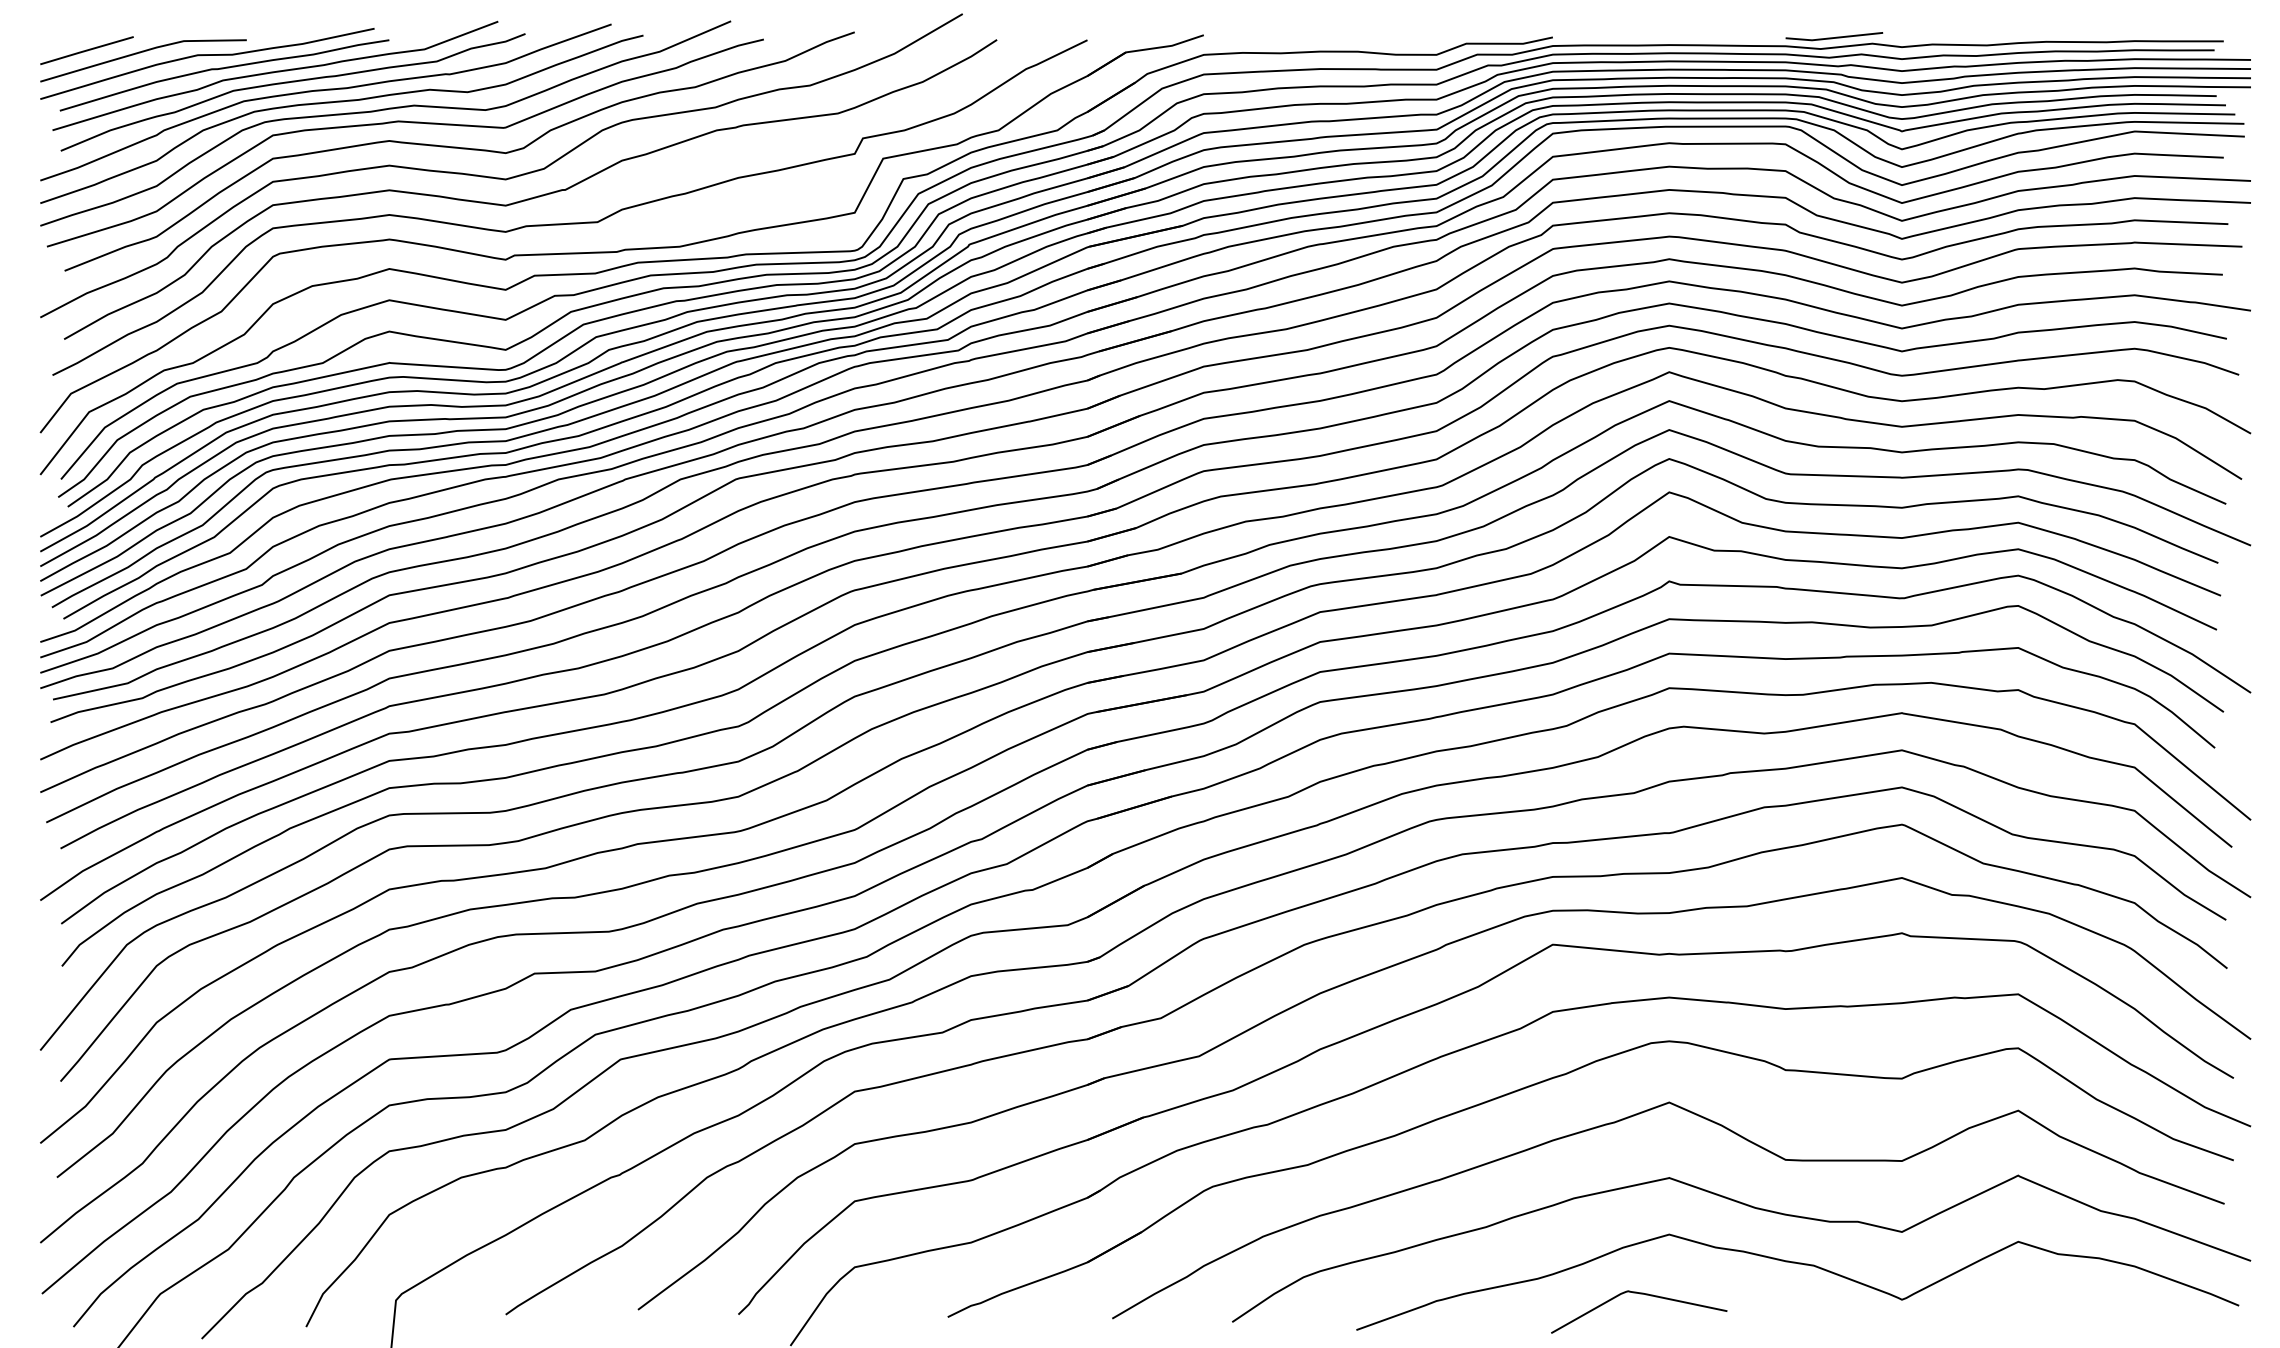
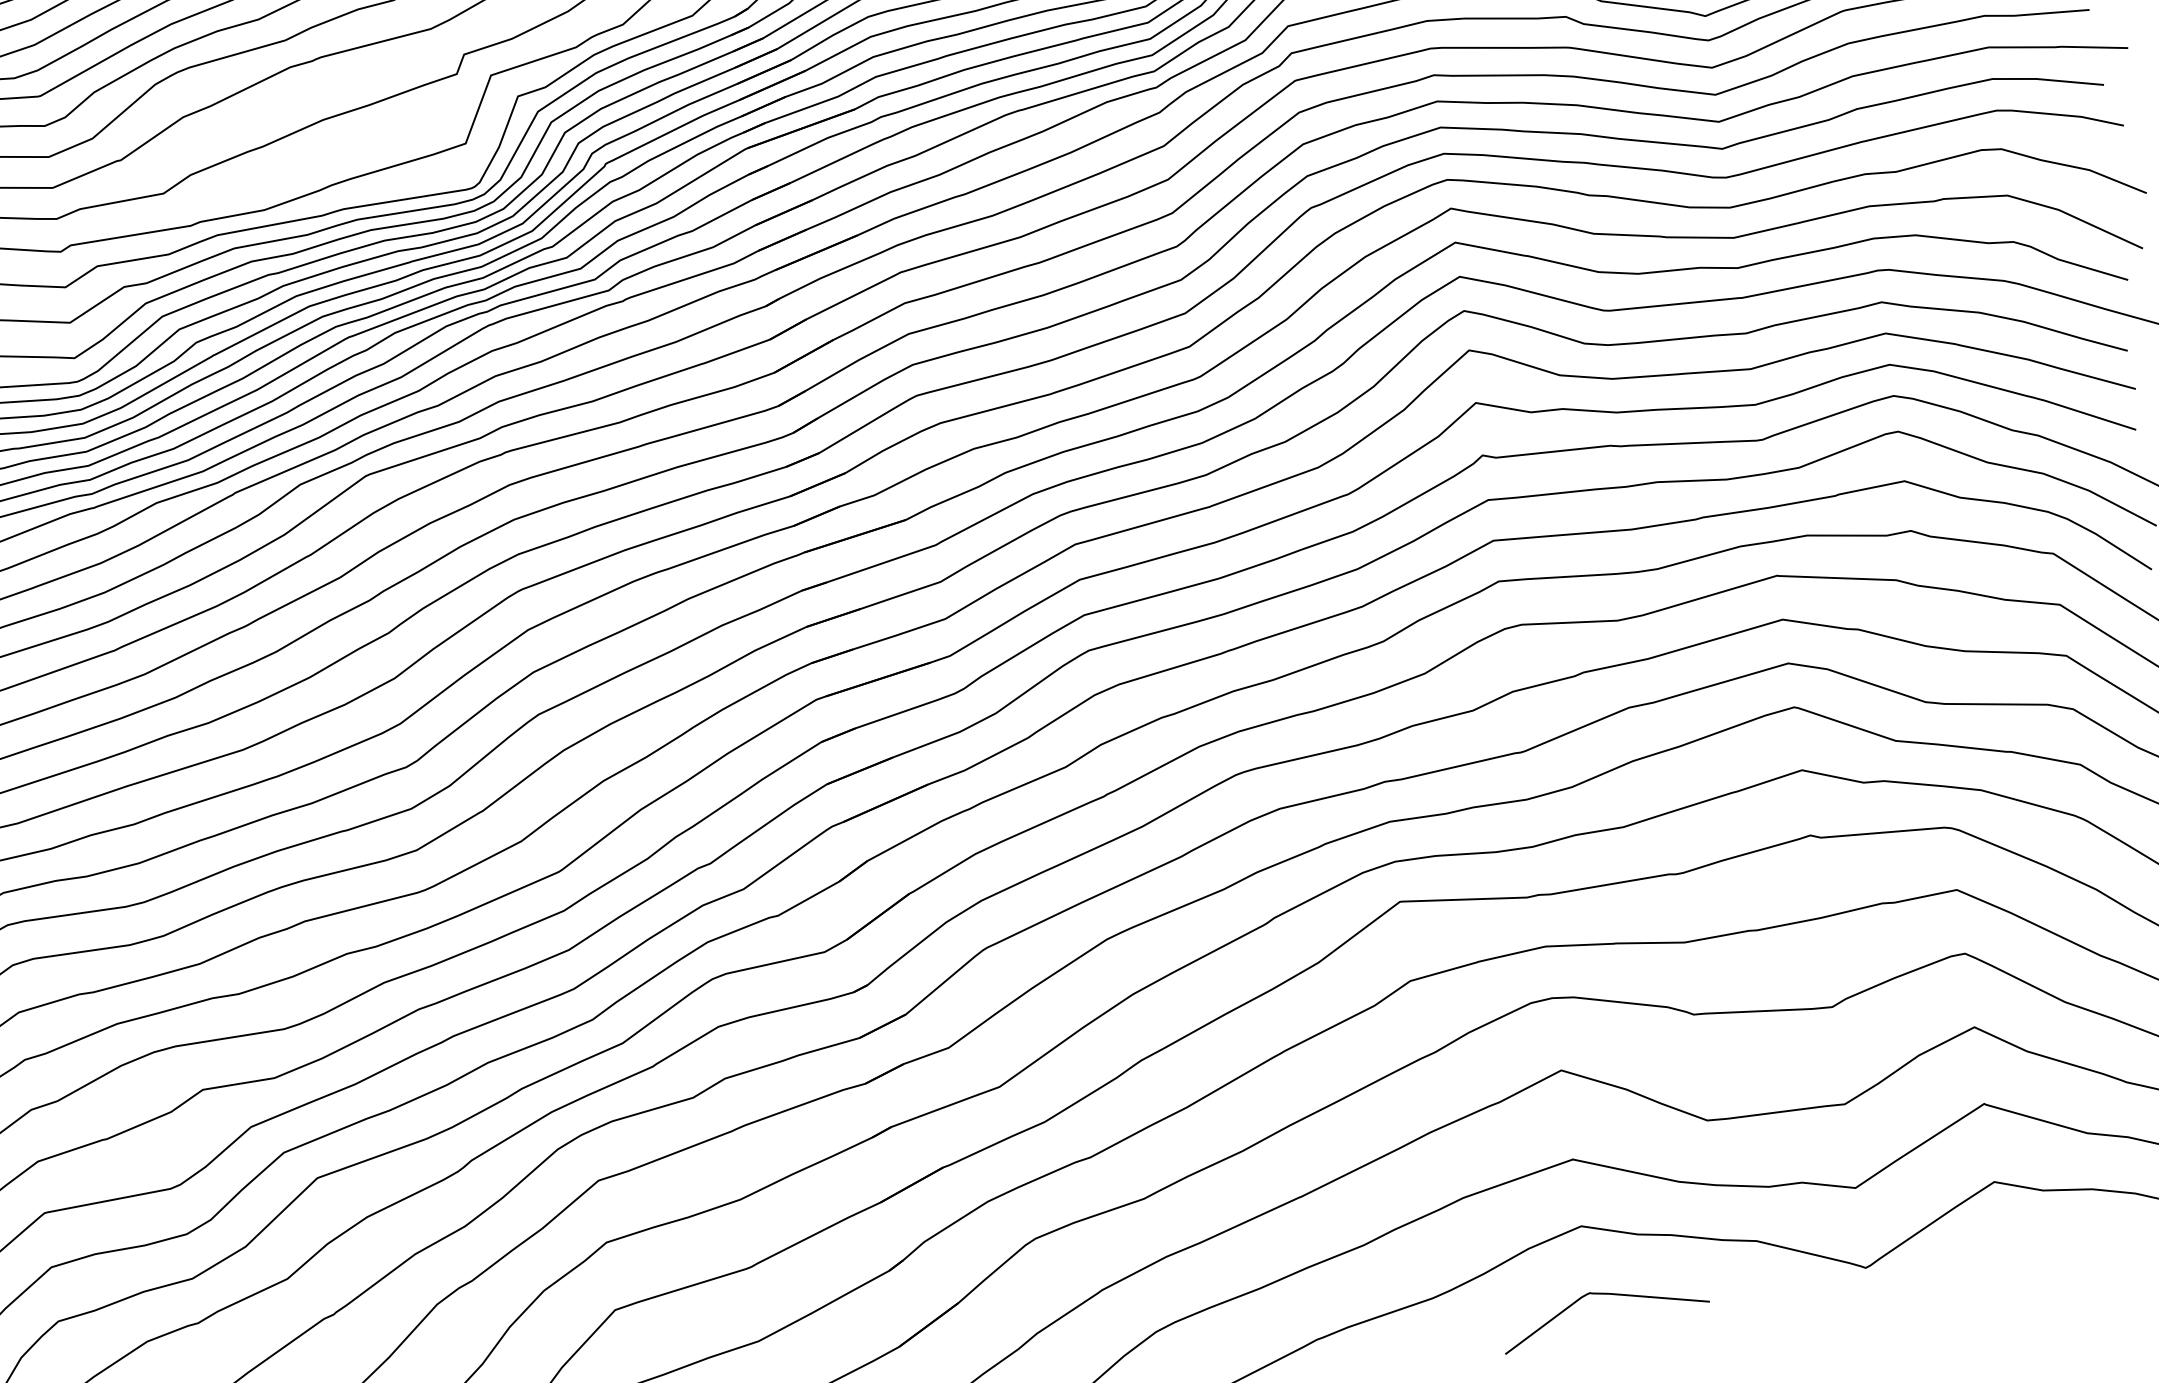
curve: (1639, 1294) -> (1603, 1295), moved

